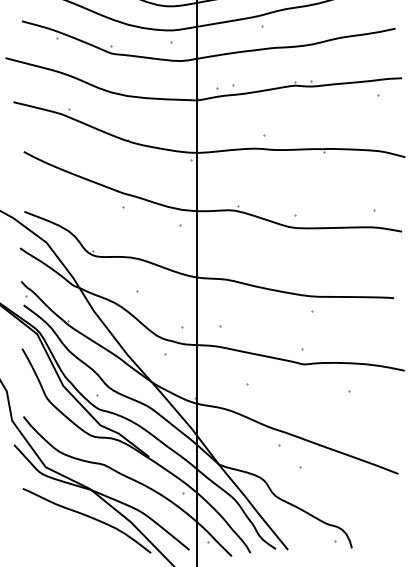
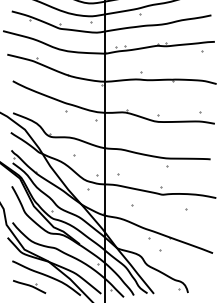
part: (55, 536) -> (29, 286), added

